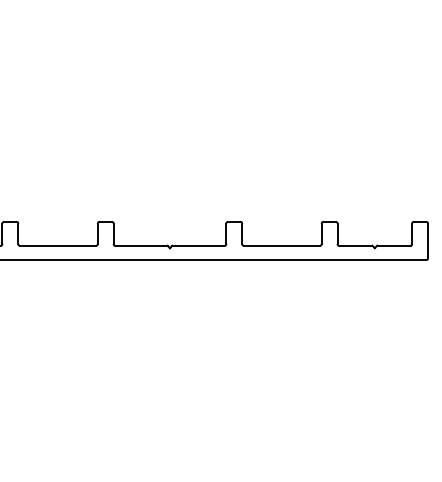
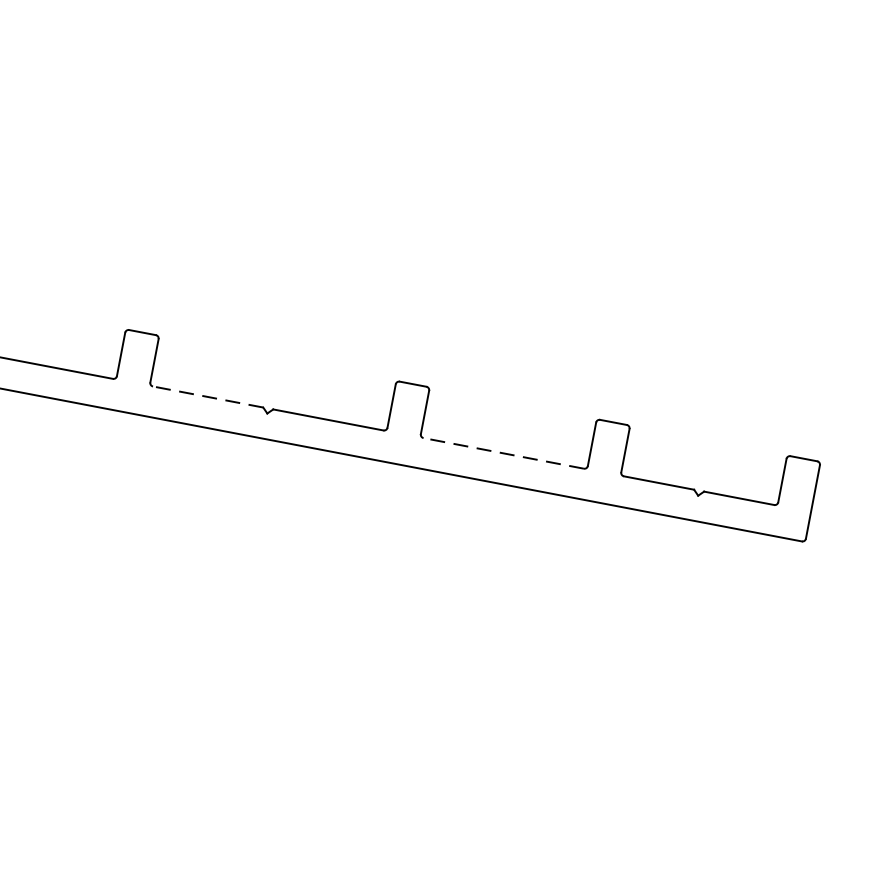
line: (140, 245) -> (206, 396), solid -> dashed
line: (281, 245) -> (502, 452), solid -> dashed

